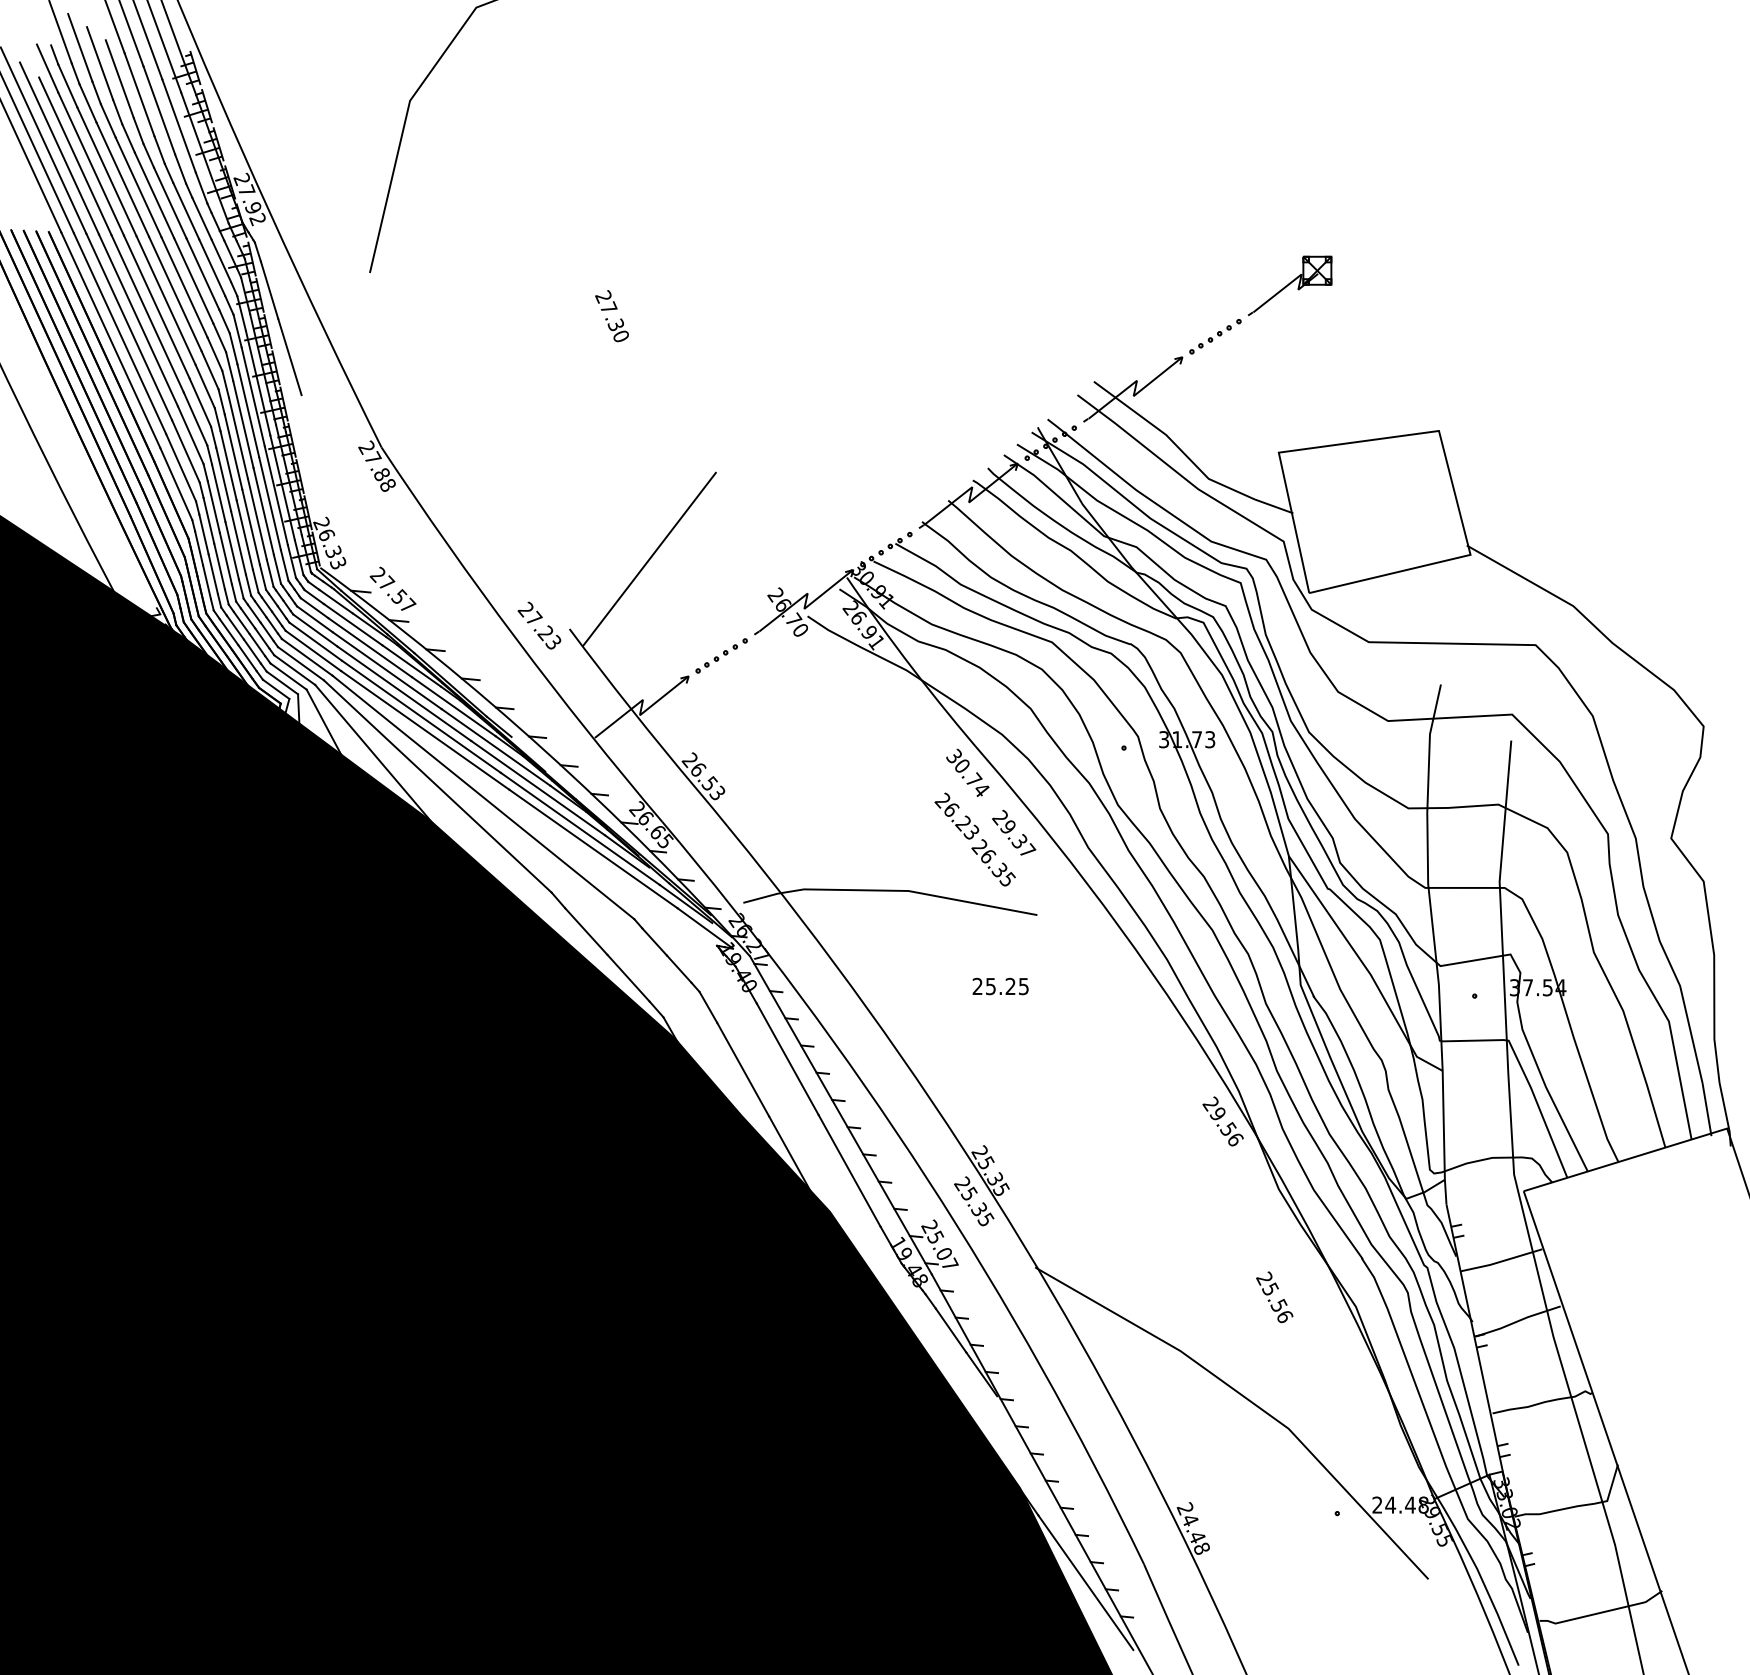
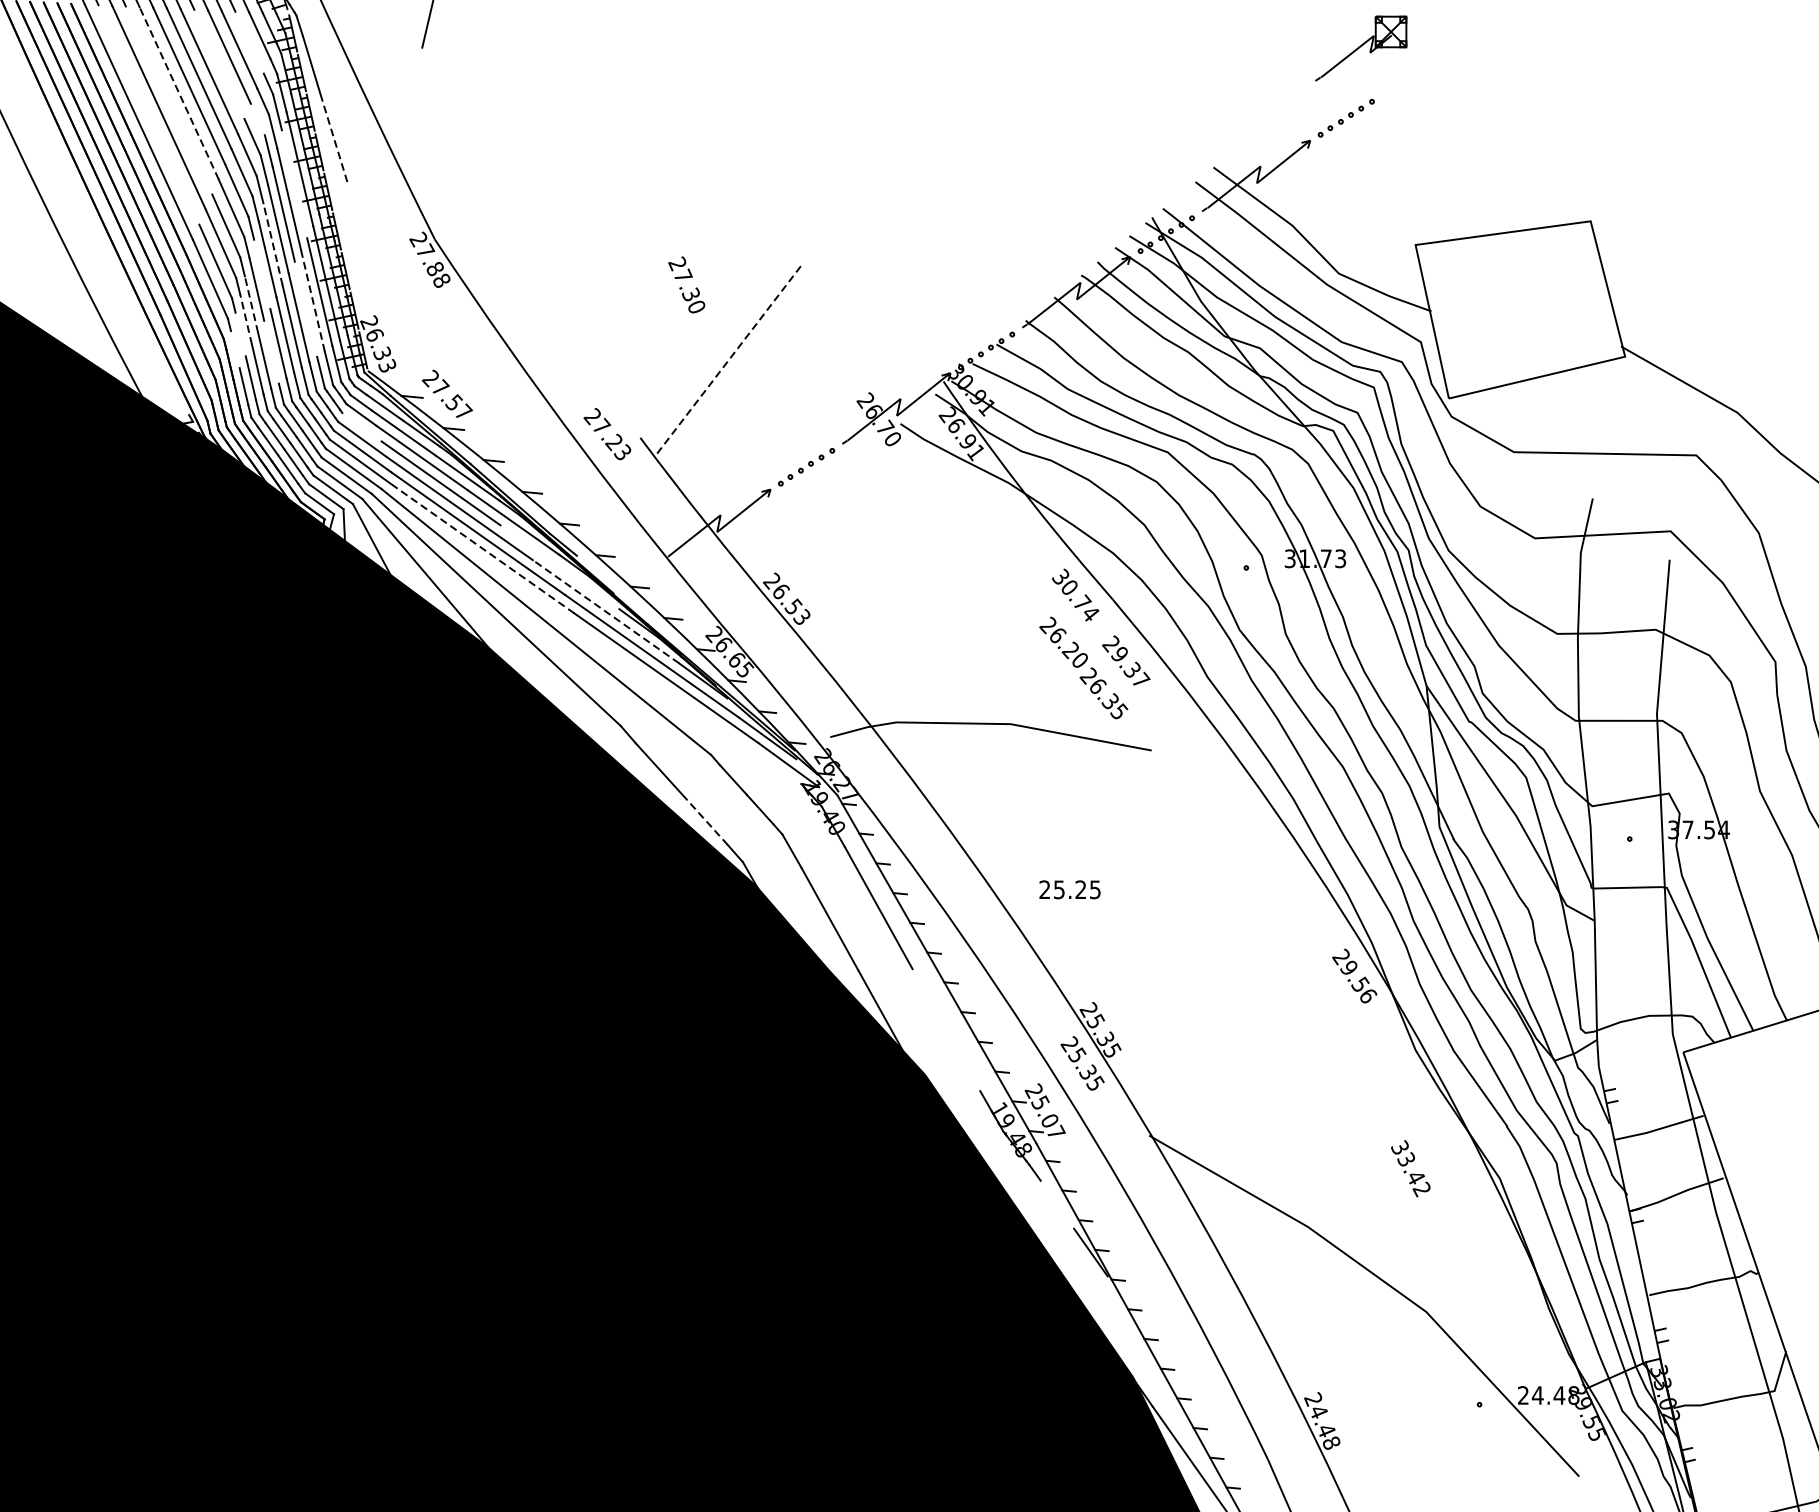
line: (212, 267) -> (250, 42), removed
part: (1290, 285) -> (1361, 48), moved
line: (184, 287) -> (219, 64), removed
line: (147, 313) -> (178, 92), solid -> dashed
text: (611, 316) -> (686, 285), moved
line: (137, 320) -> (168, 100), removed
line: (119, 333) -> (148, 114), removed
line: (219, 337) -> (257, 119), removed
line: (289, 356) -> (334, 139), solid -> dashed
line: (252, 396) -> (293, 183), removed
line: (233, 452) -> (272, 244), solid -> dashed
line: (223, 479) -> (262, 274), removed
line: (270, 503) -> (313, 300), solid -> dashed
line: (213, 506) -> (251, 303), solid -> dashed
line: (263, 510) -> (305, 308), removed
line: (208, 520) -> (245, 319), solid -> dashed
line: (203, 534) -> (240, 334), removed
line: (199, 548) -> (235, 349), removed
line: (231, 550) -> (270, 351), removed
line: (649, 559) -> (727, 361), solid -> dashed
line: (314, 619) -> (361, 427), removed
line: (425, 730) -> (482, 548), solid -> dashed
line: (495, 747) -> (559, 567), removed
line: (538, 788) -> (606, 612), solid -> dashed
text: (971, 831) -> (1079, 659), 26.23 -> 26.20
line: (628, 977) -> (704, 818), solid -> dashed
text: (1000, 986) -> (1069, 889), moved
line: (849, 1170) -> (946, 1029), removed
text: (1274, 1297) -> (1410, 1168), 25.56 -> 33.42
line: (950, 1330) -> (1056, 1204), removed

